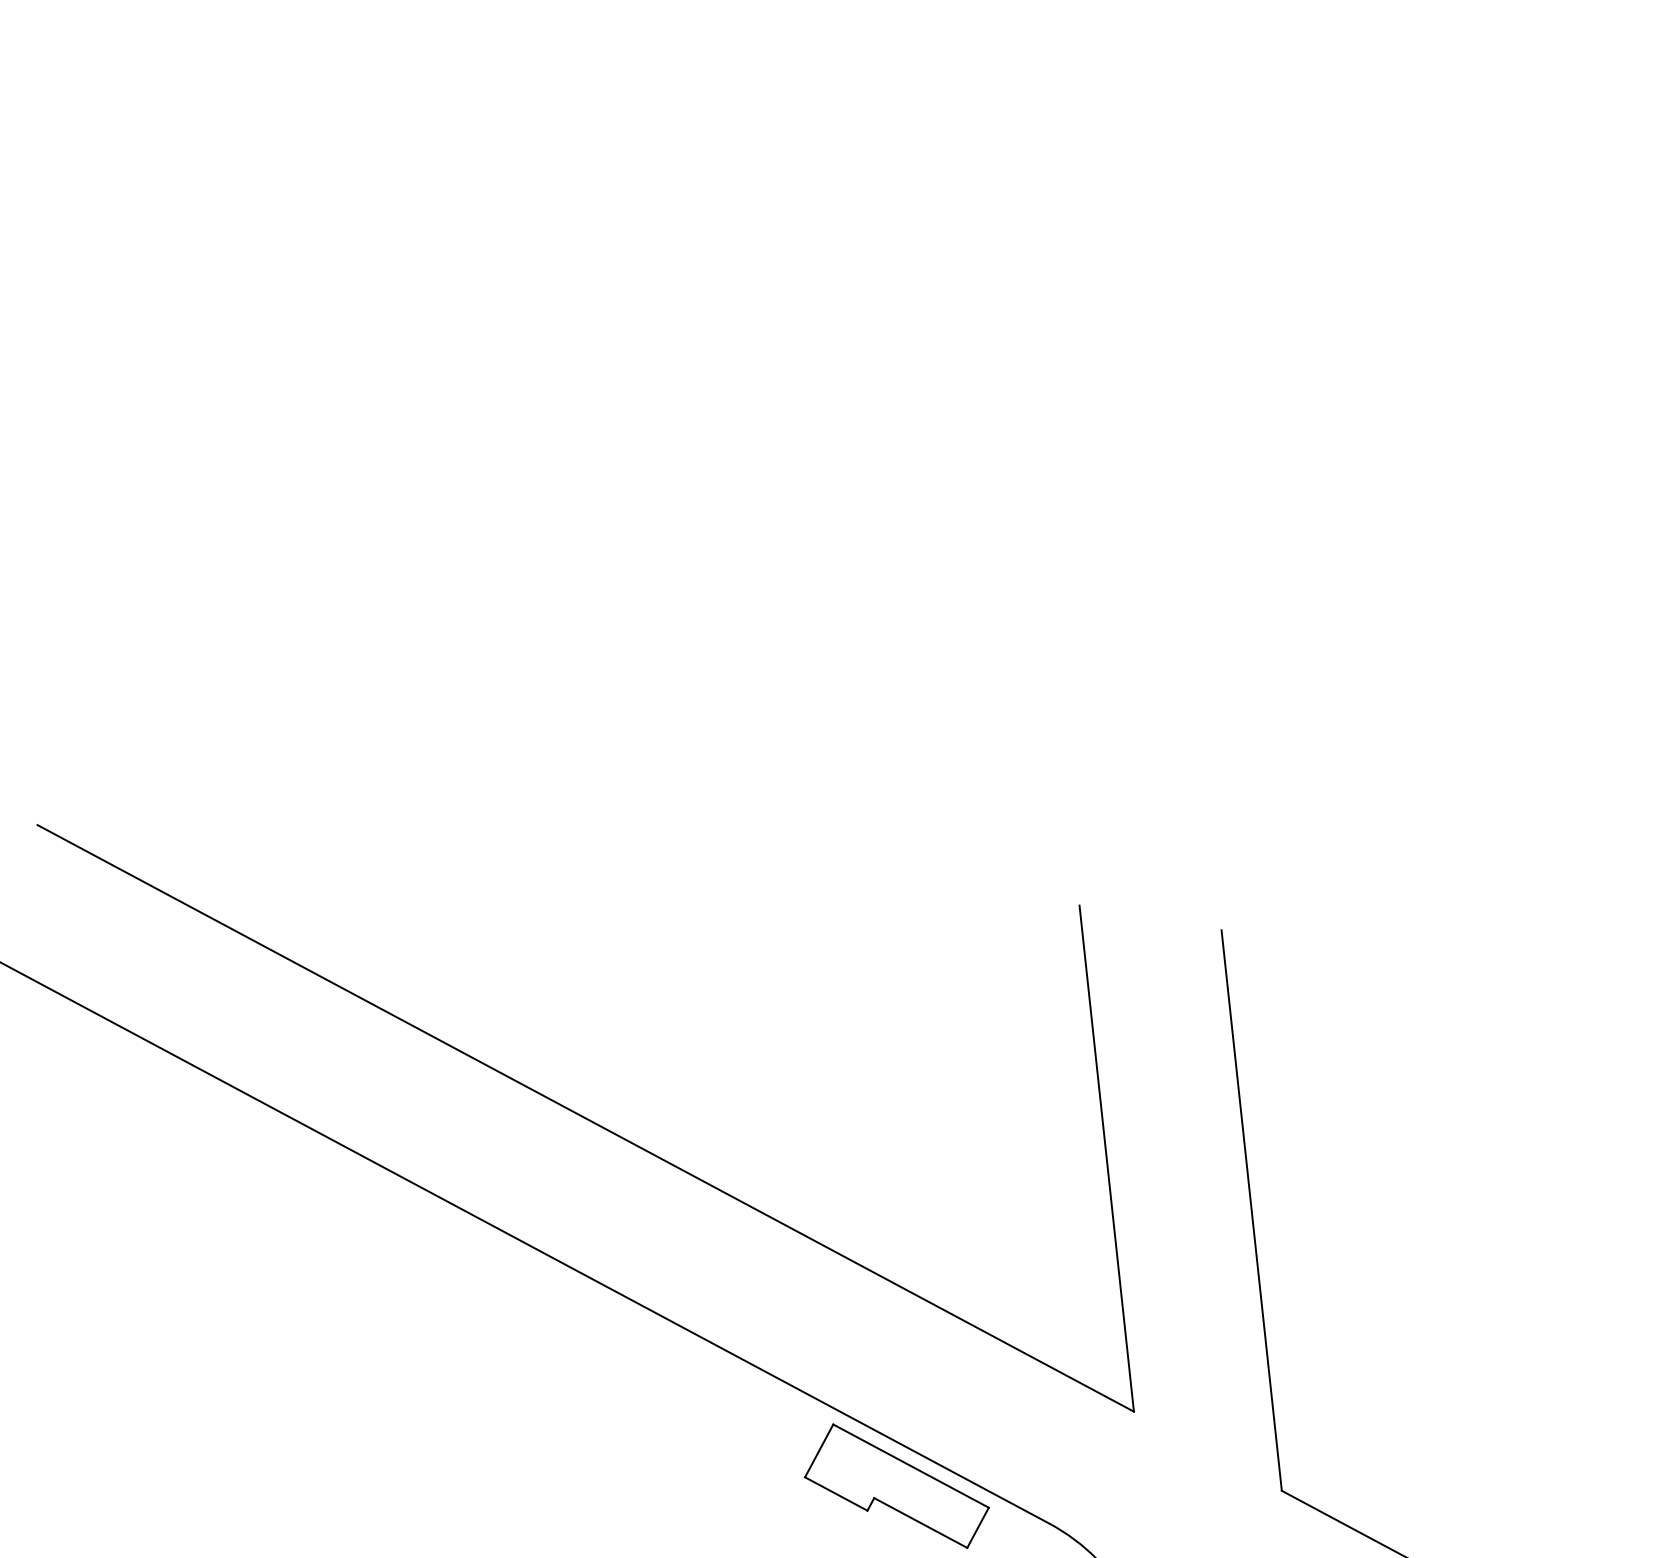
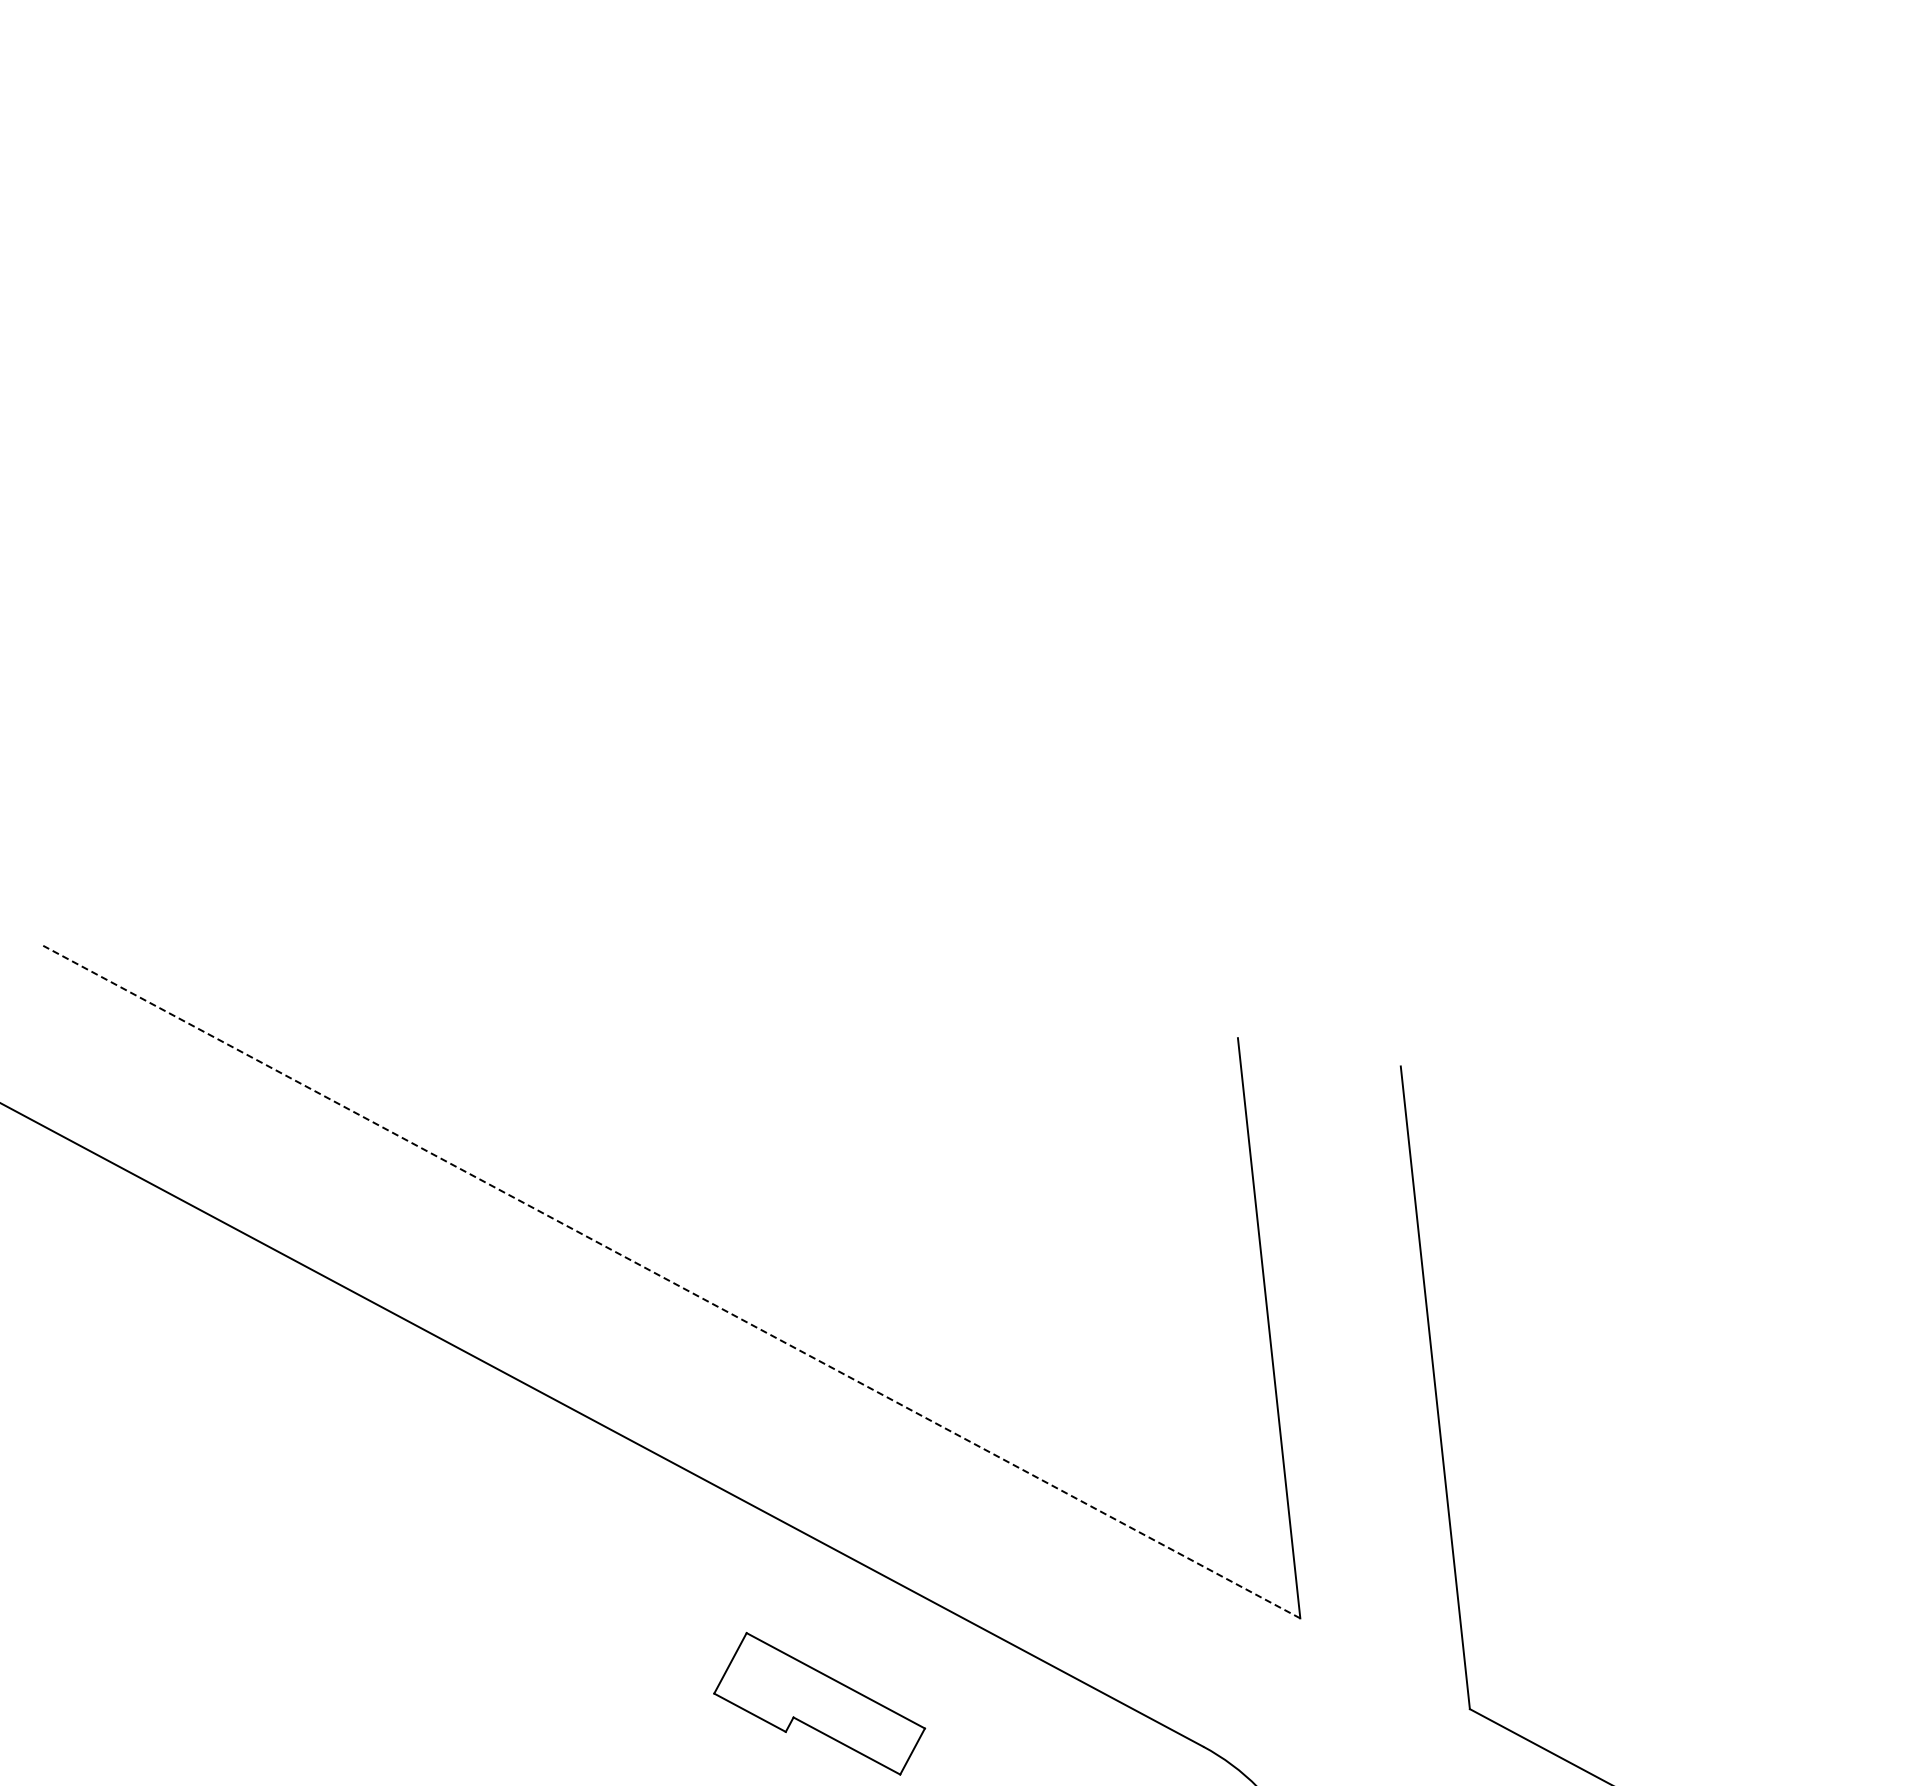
line: (585, 1118) -> (671, 1282), solid -> dashed
part: (896, 1485) -> (819, 1703), moved

